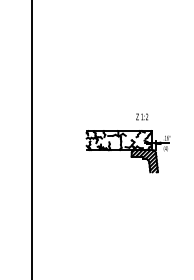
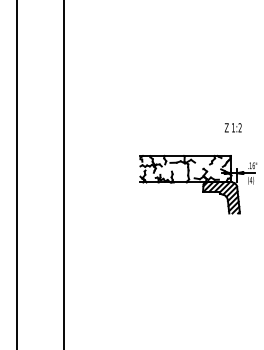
text: (142, 116) -> (233, 127), moved

